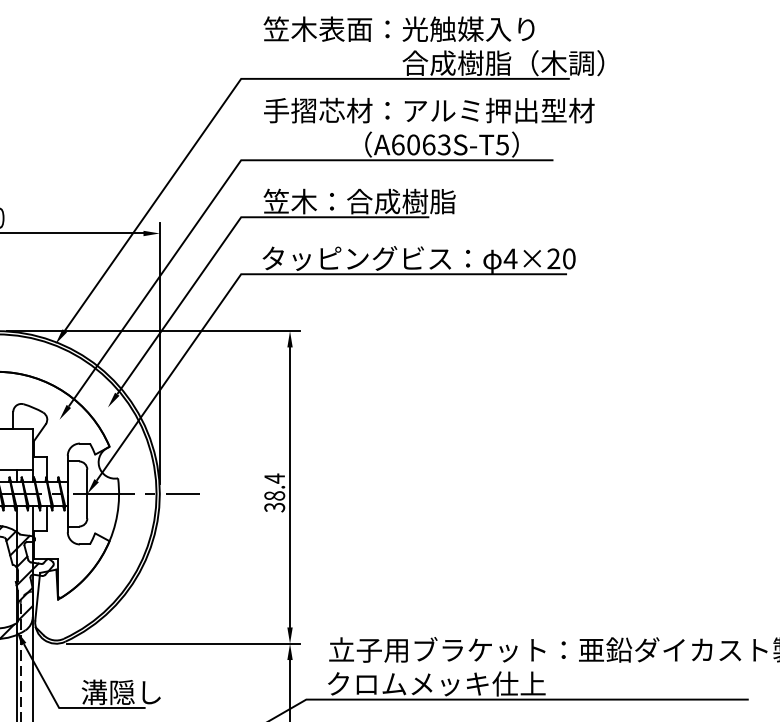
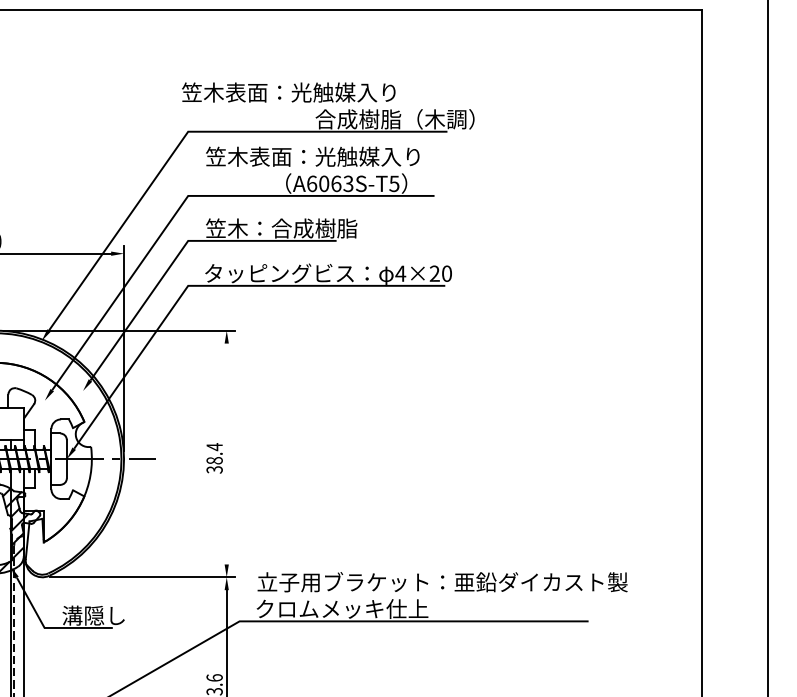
text: (398, 29) -> (288, 92), moved
text: (429, 110) -> (336, 156), 手摺芯材：アルミ押出型材 -> 笠木表面：光触媒入り
line: (289, 486) -> (226, 453), removed

